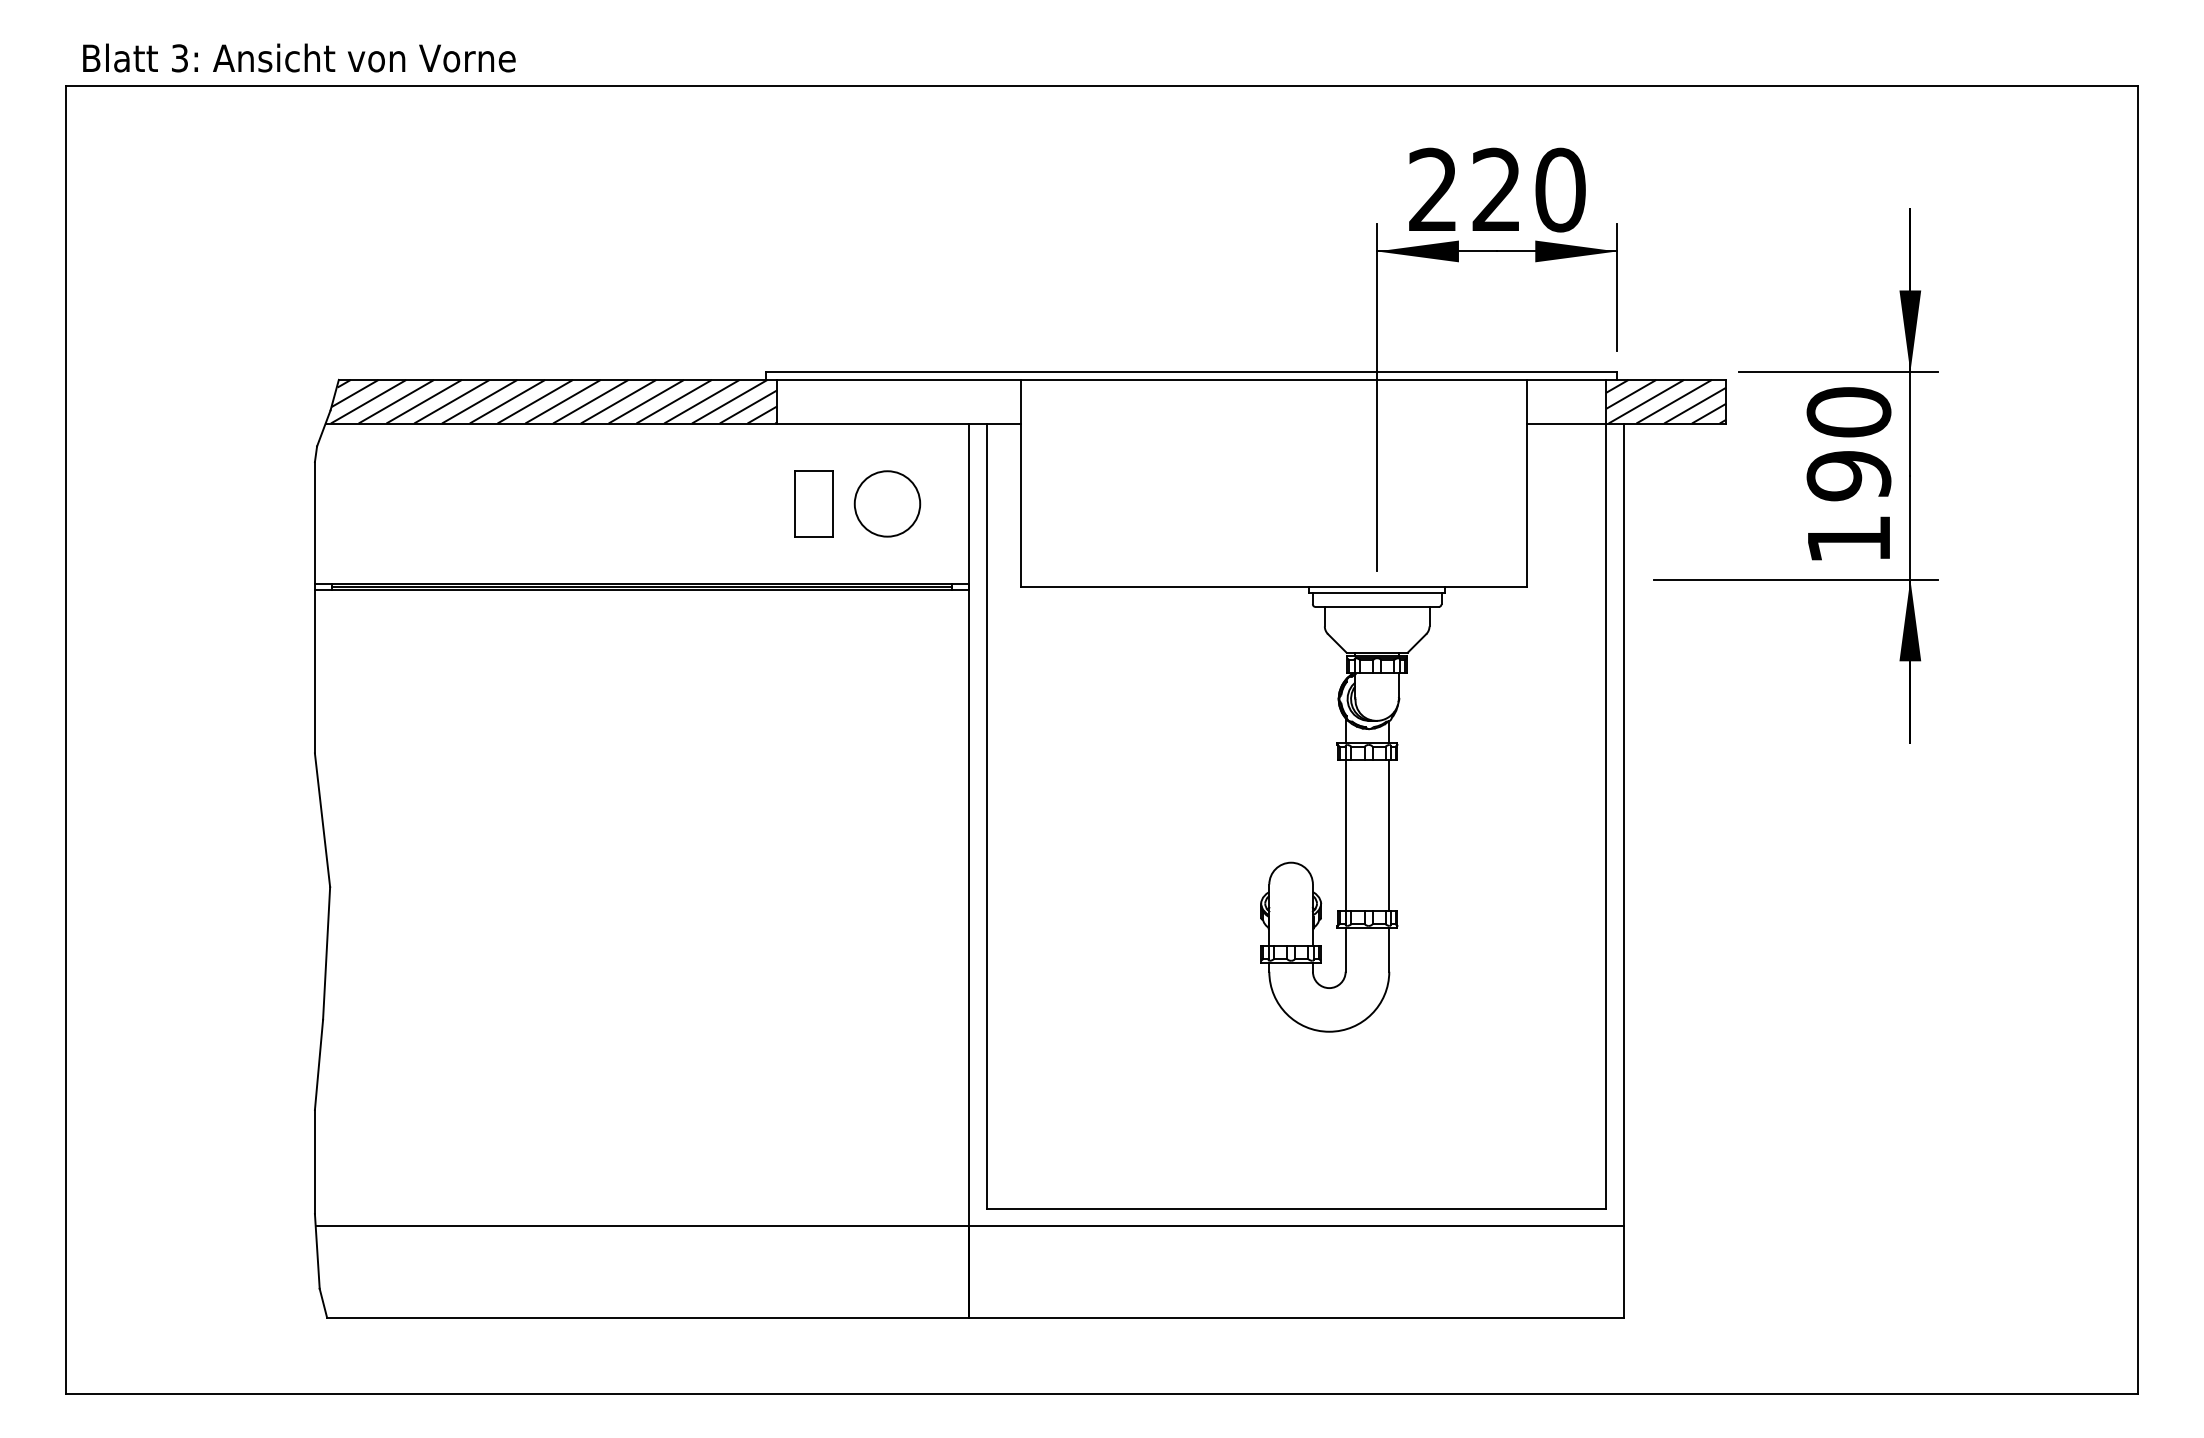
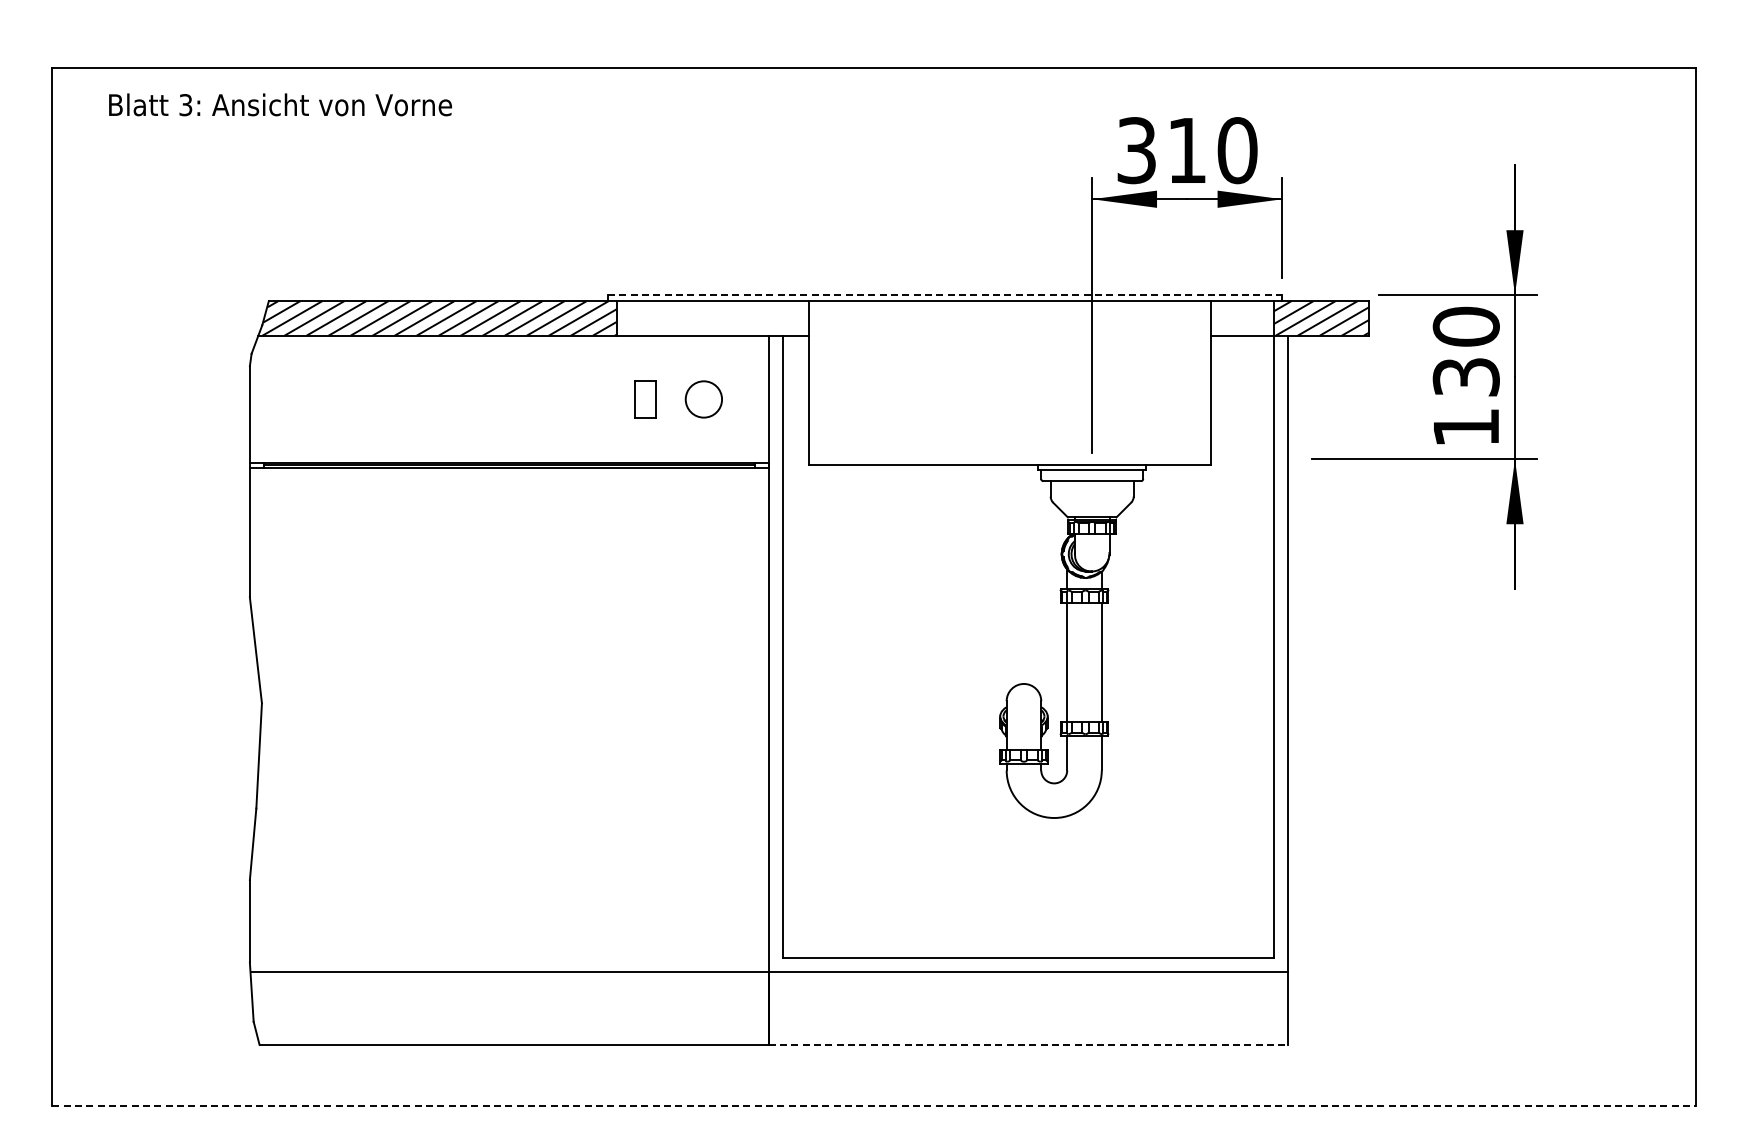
text: (299, 57) -> (280, 104), moved
text: (1464, 189) -> (1161, 150), 220 -> 310
line: (1192, 372) -> (945, 295), solid -> dashed
text: (1847, 476) -> (1465, 377), 190 -> 130
part: (813, 503) -> (645, 399), size x0.7
circle: (886, 503) -> (703, 399), size x0.7
line: (1296, 1317) -> (1028, 1044), solid -> dashed
line: (1102, 1394) -> (874, 1105), solid -> dashed

